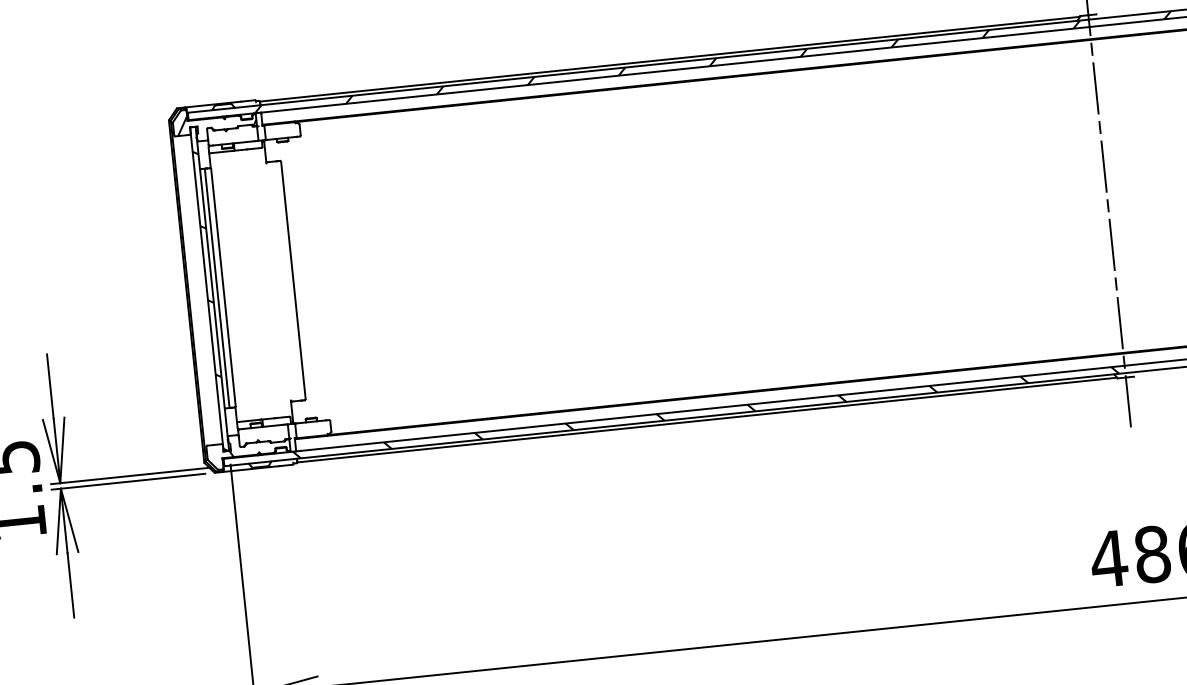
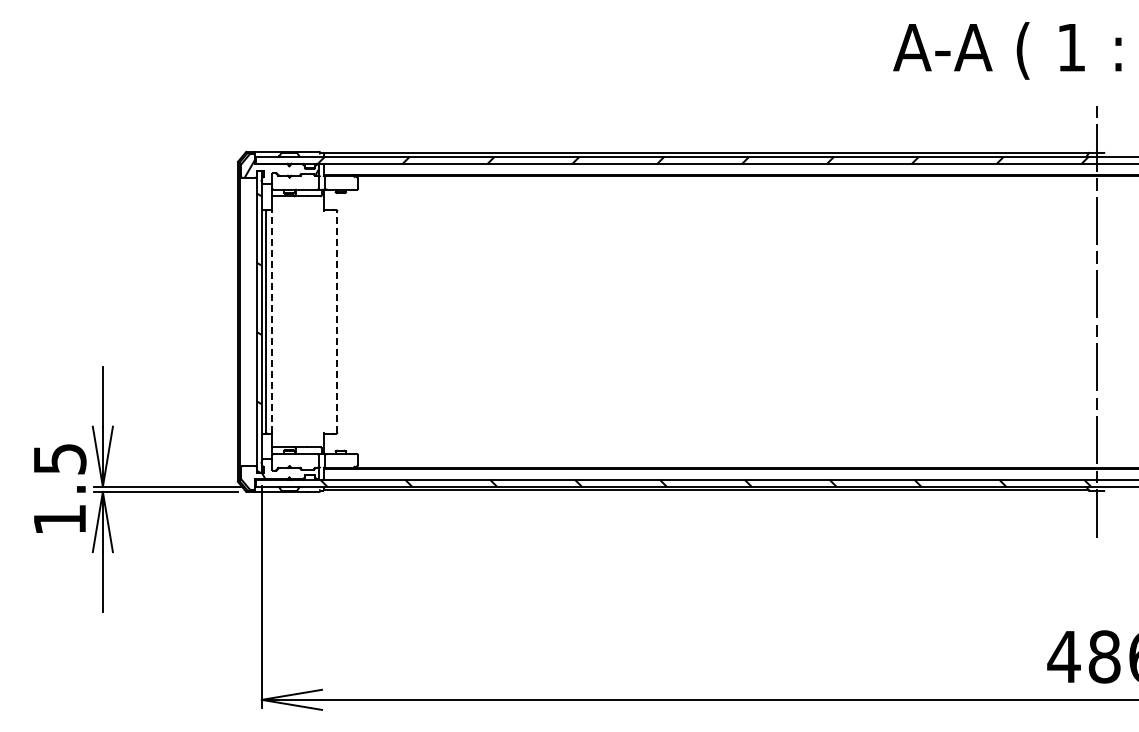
line: (293, 280) -> (337, 321), solid -> dashed
line: (223, 287) -> (272, 321), solid -> dashed

